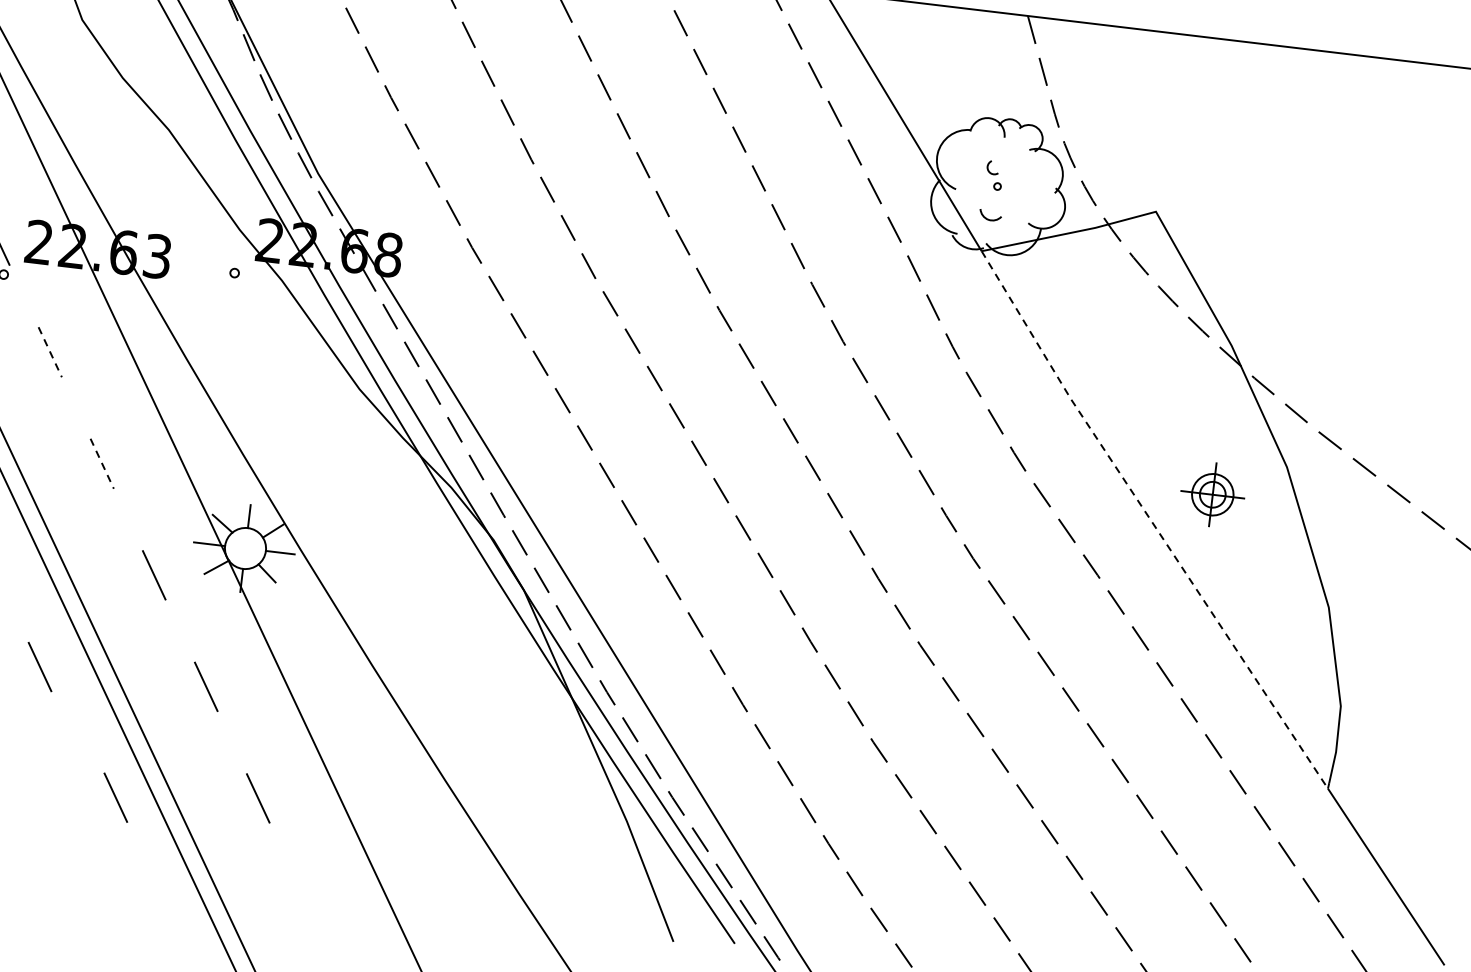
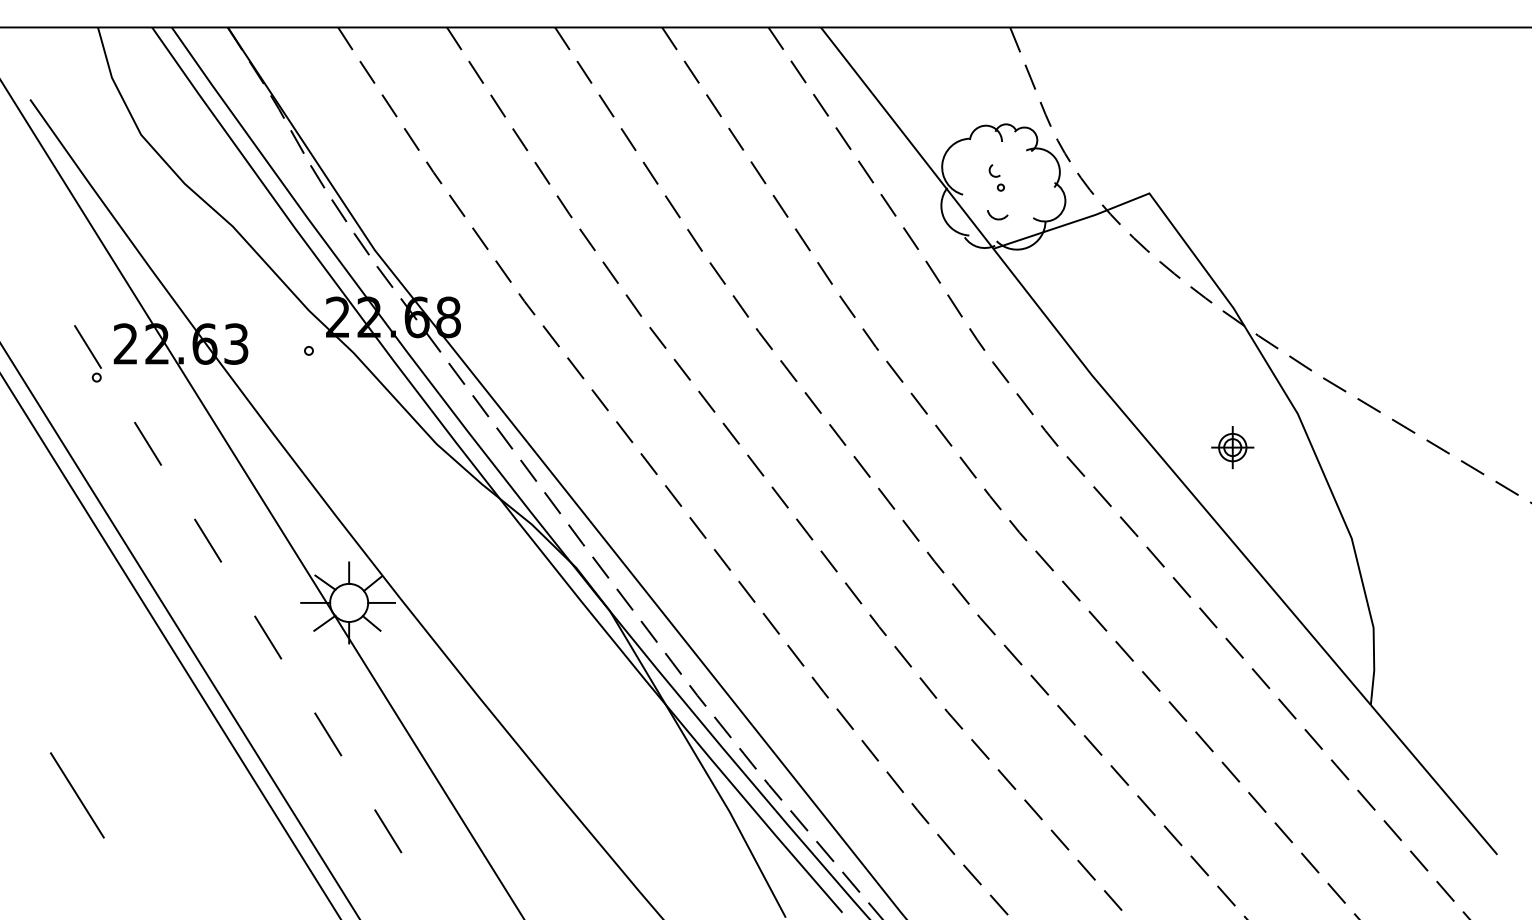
line: (50, 351) -> (148, 443), dashed -> solid
line: (102, 463) -> (208, 540), dashed -> solid
part: (1212, 494) -> (1232, 447), size x0.71
line: (1151, 521) -> (1179, 478), dashed -> solid
line: (40, 667) -> (173, 734), removed
line: (116, 797) -> (257, 846), removed

